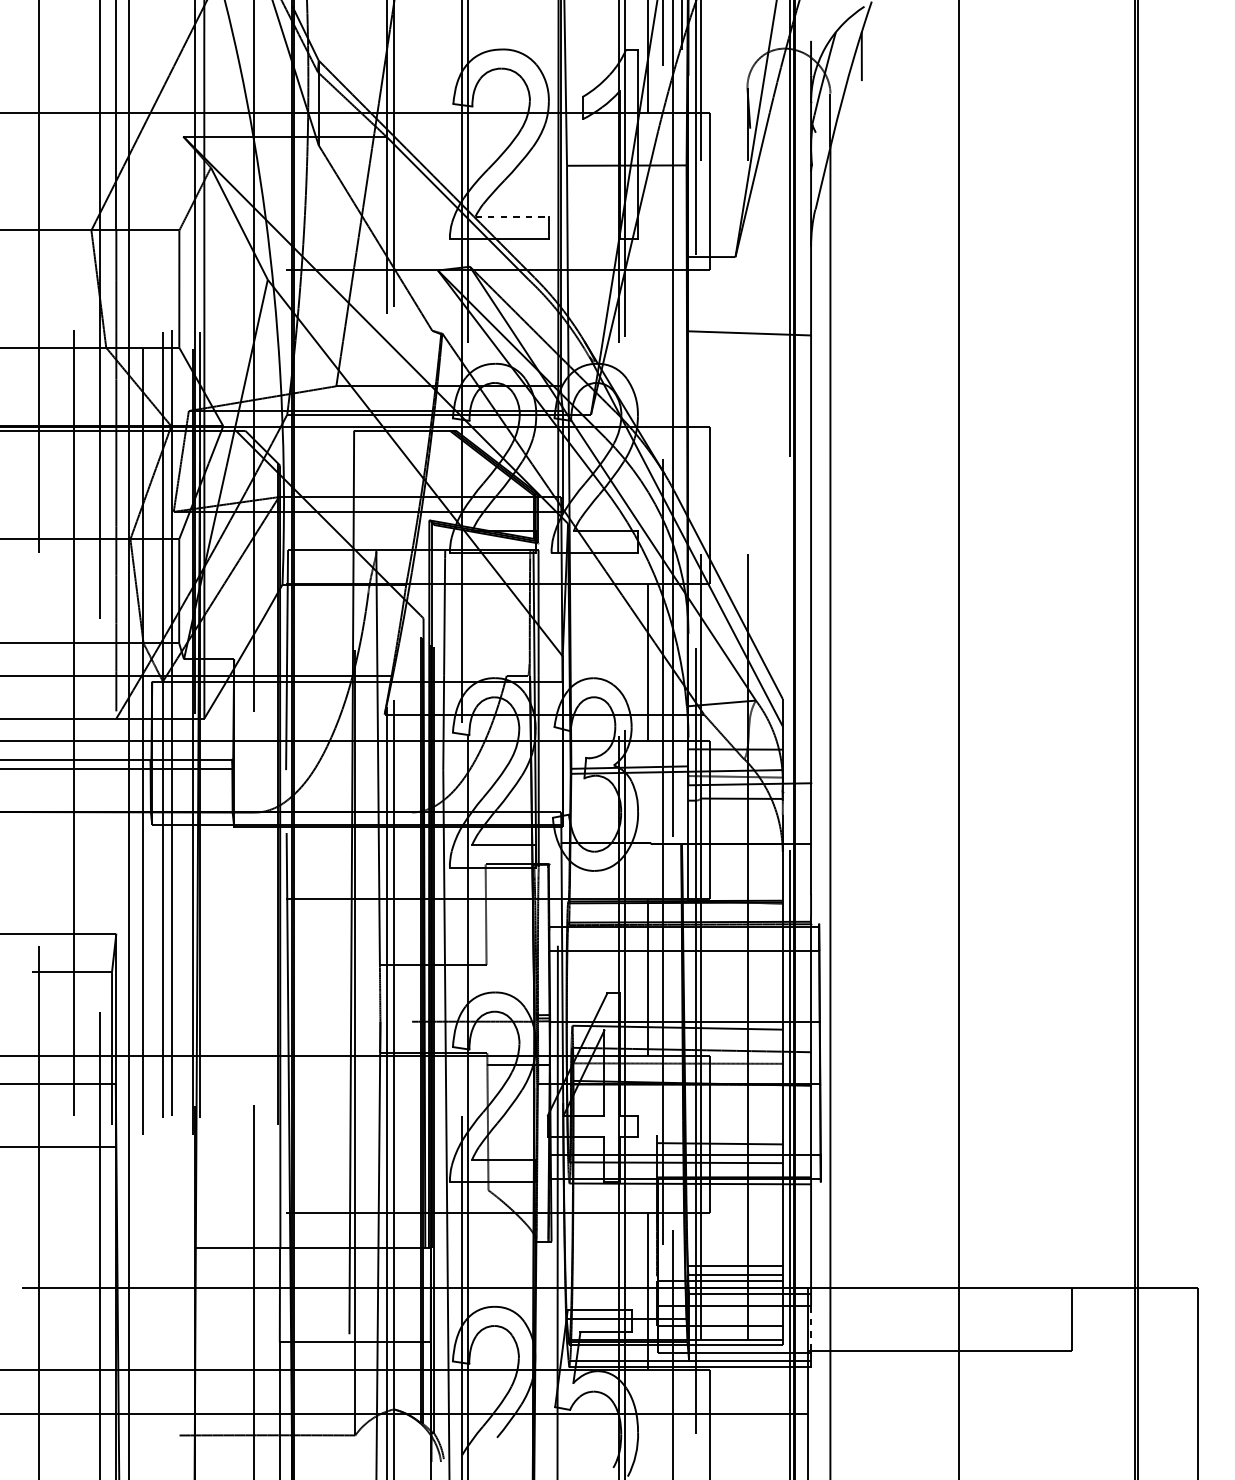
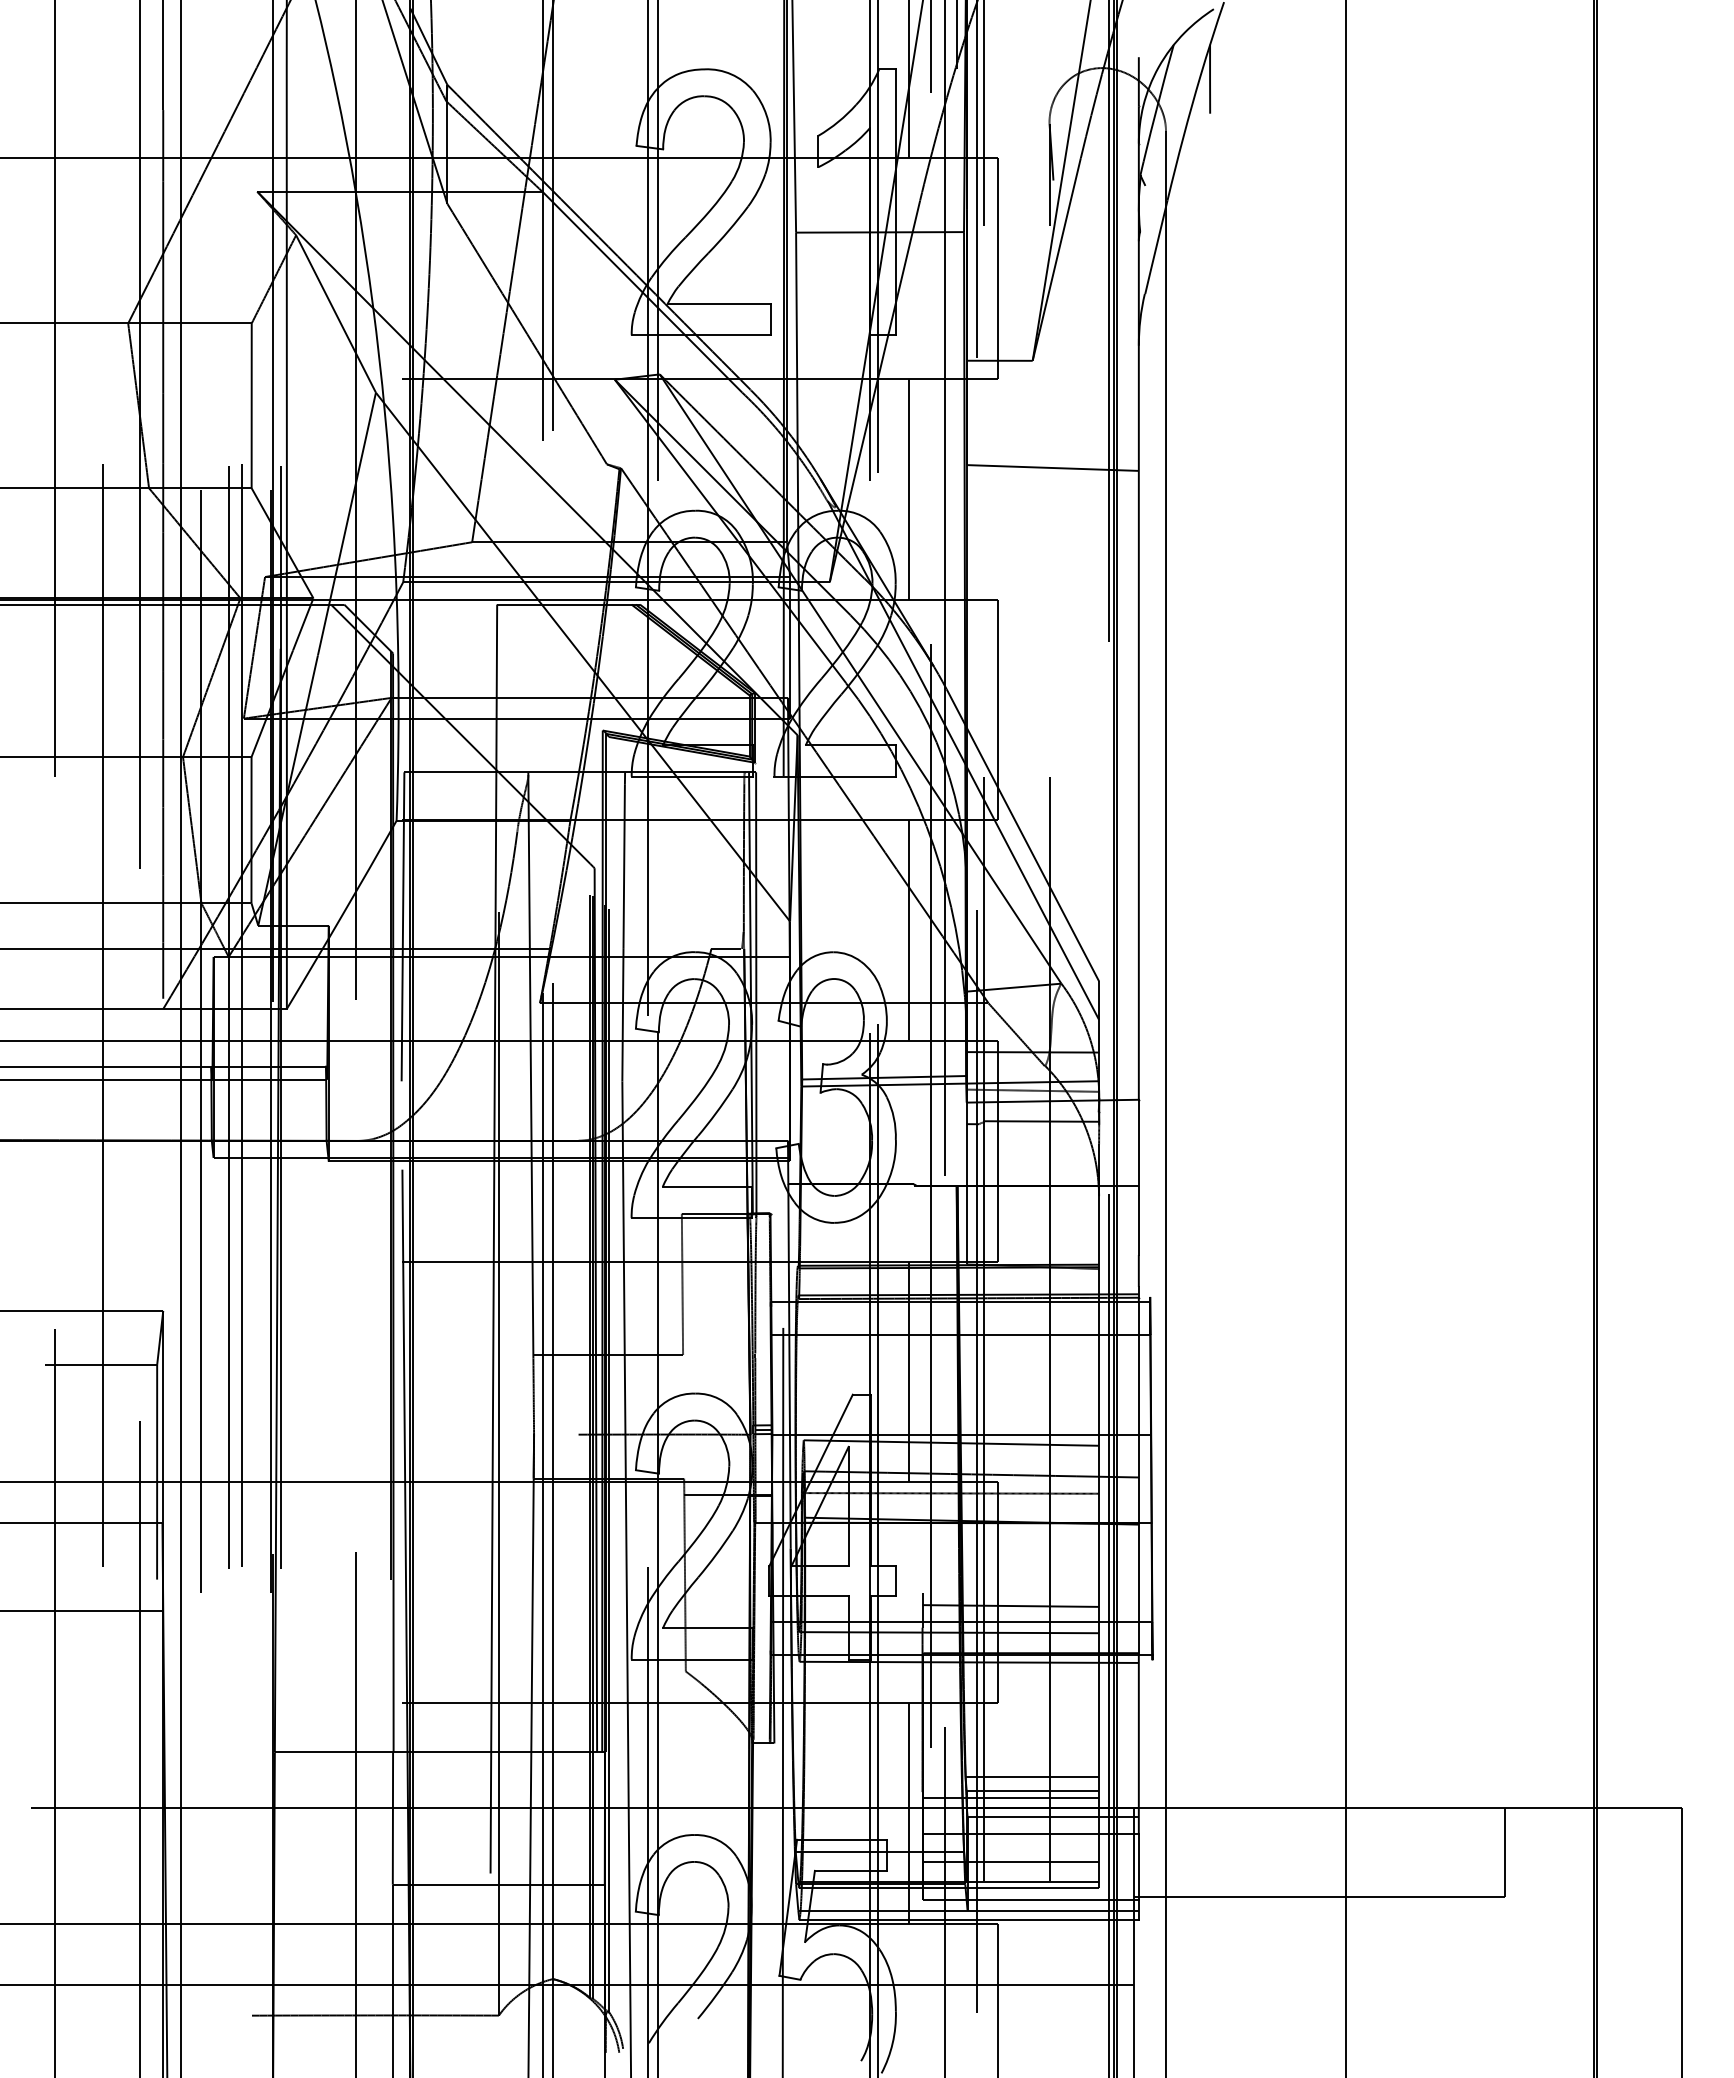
line: (512, 216) -> (719, 304), dashed -> solid
line: (647, 347) -> (909, 488), added
line: (810, 1329) -> (1138, 1867), dashed -> solid

